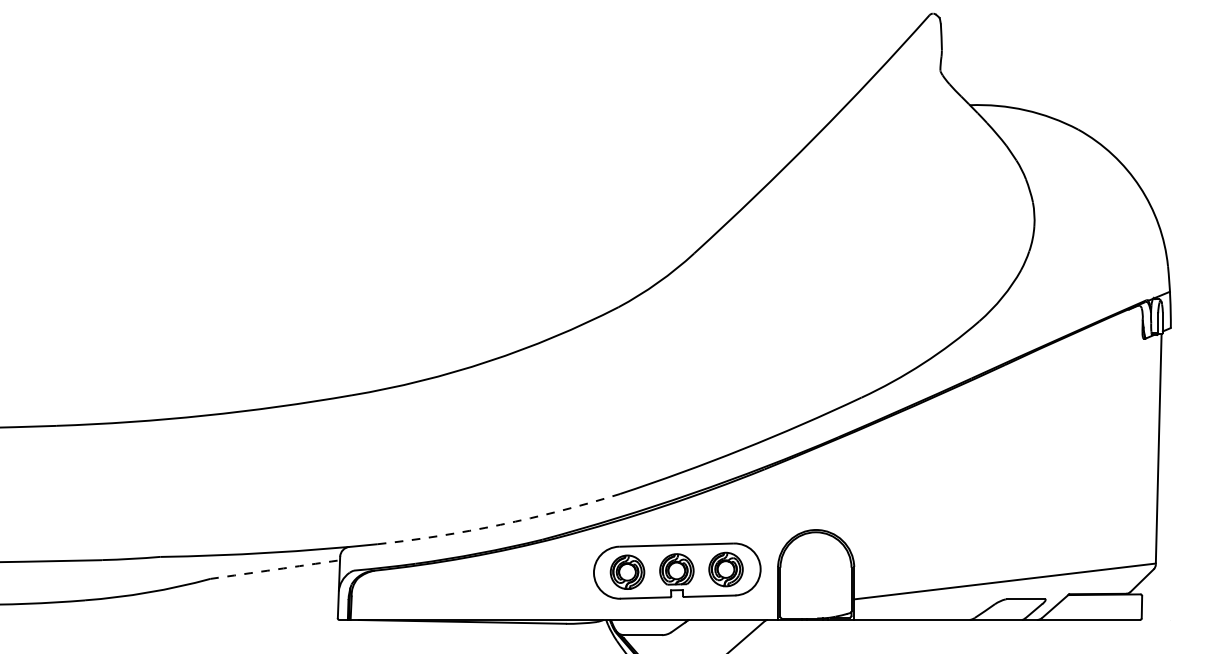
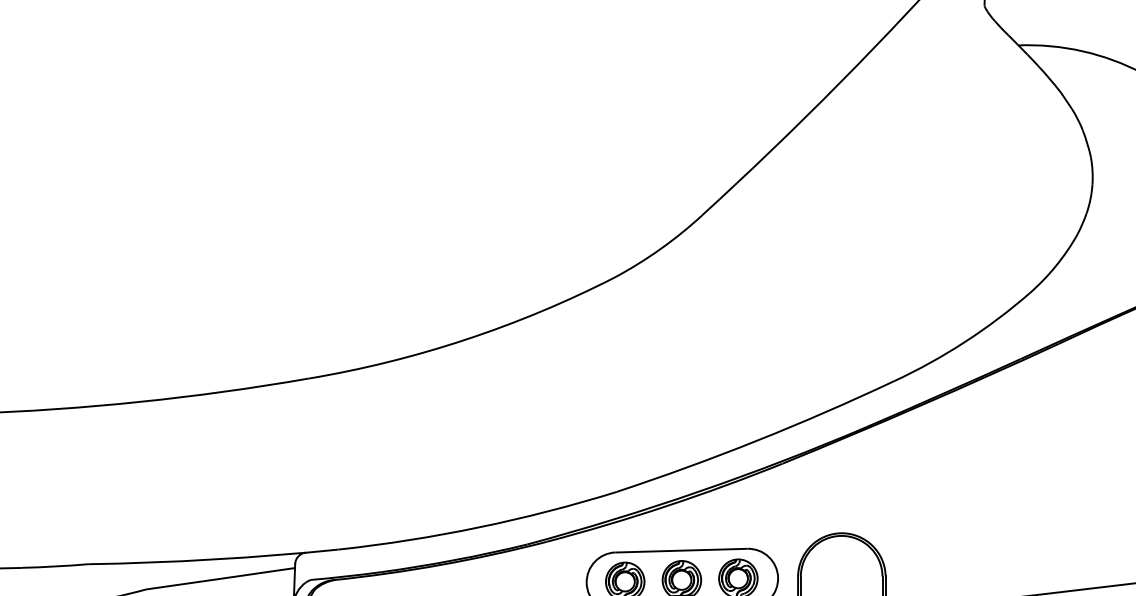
arc: (500, 524) -> (479, 526), dashed -> solid
arc: (275, 569) -> (220, 578), dashed -> solid

